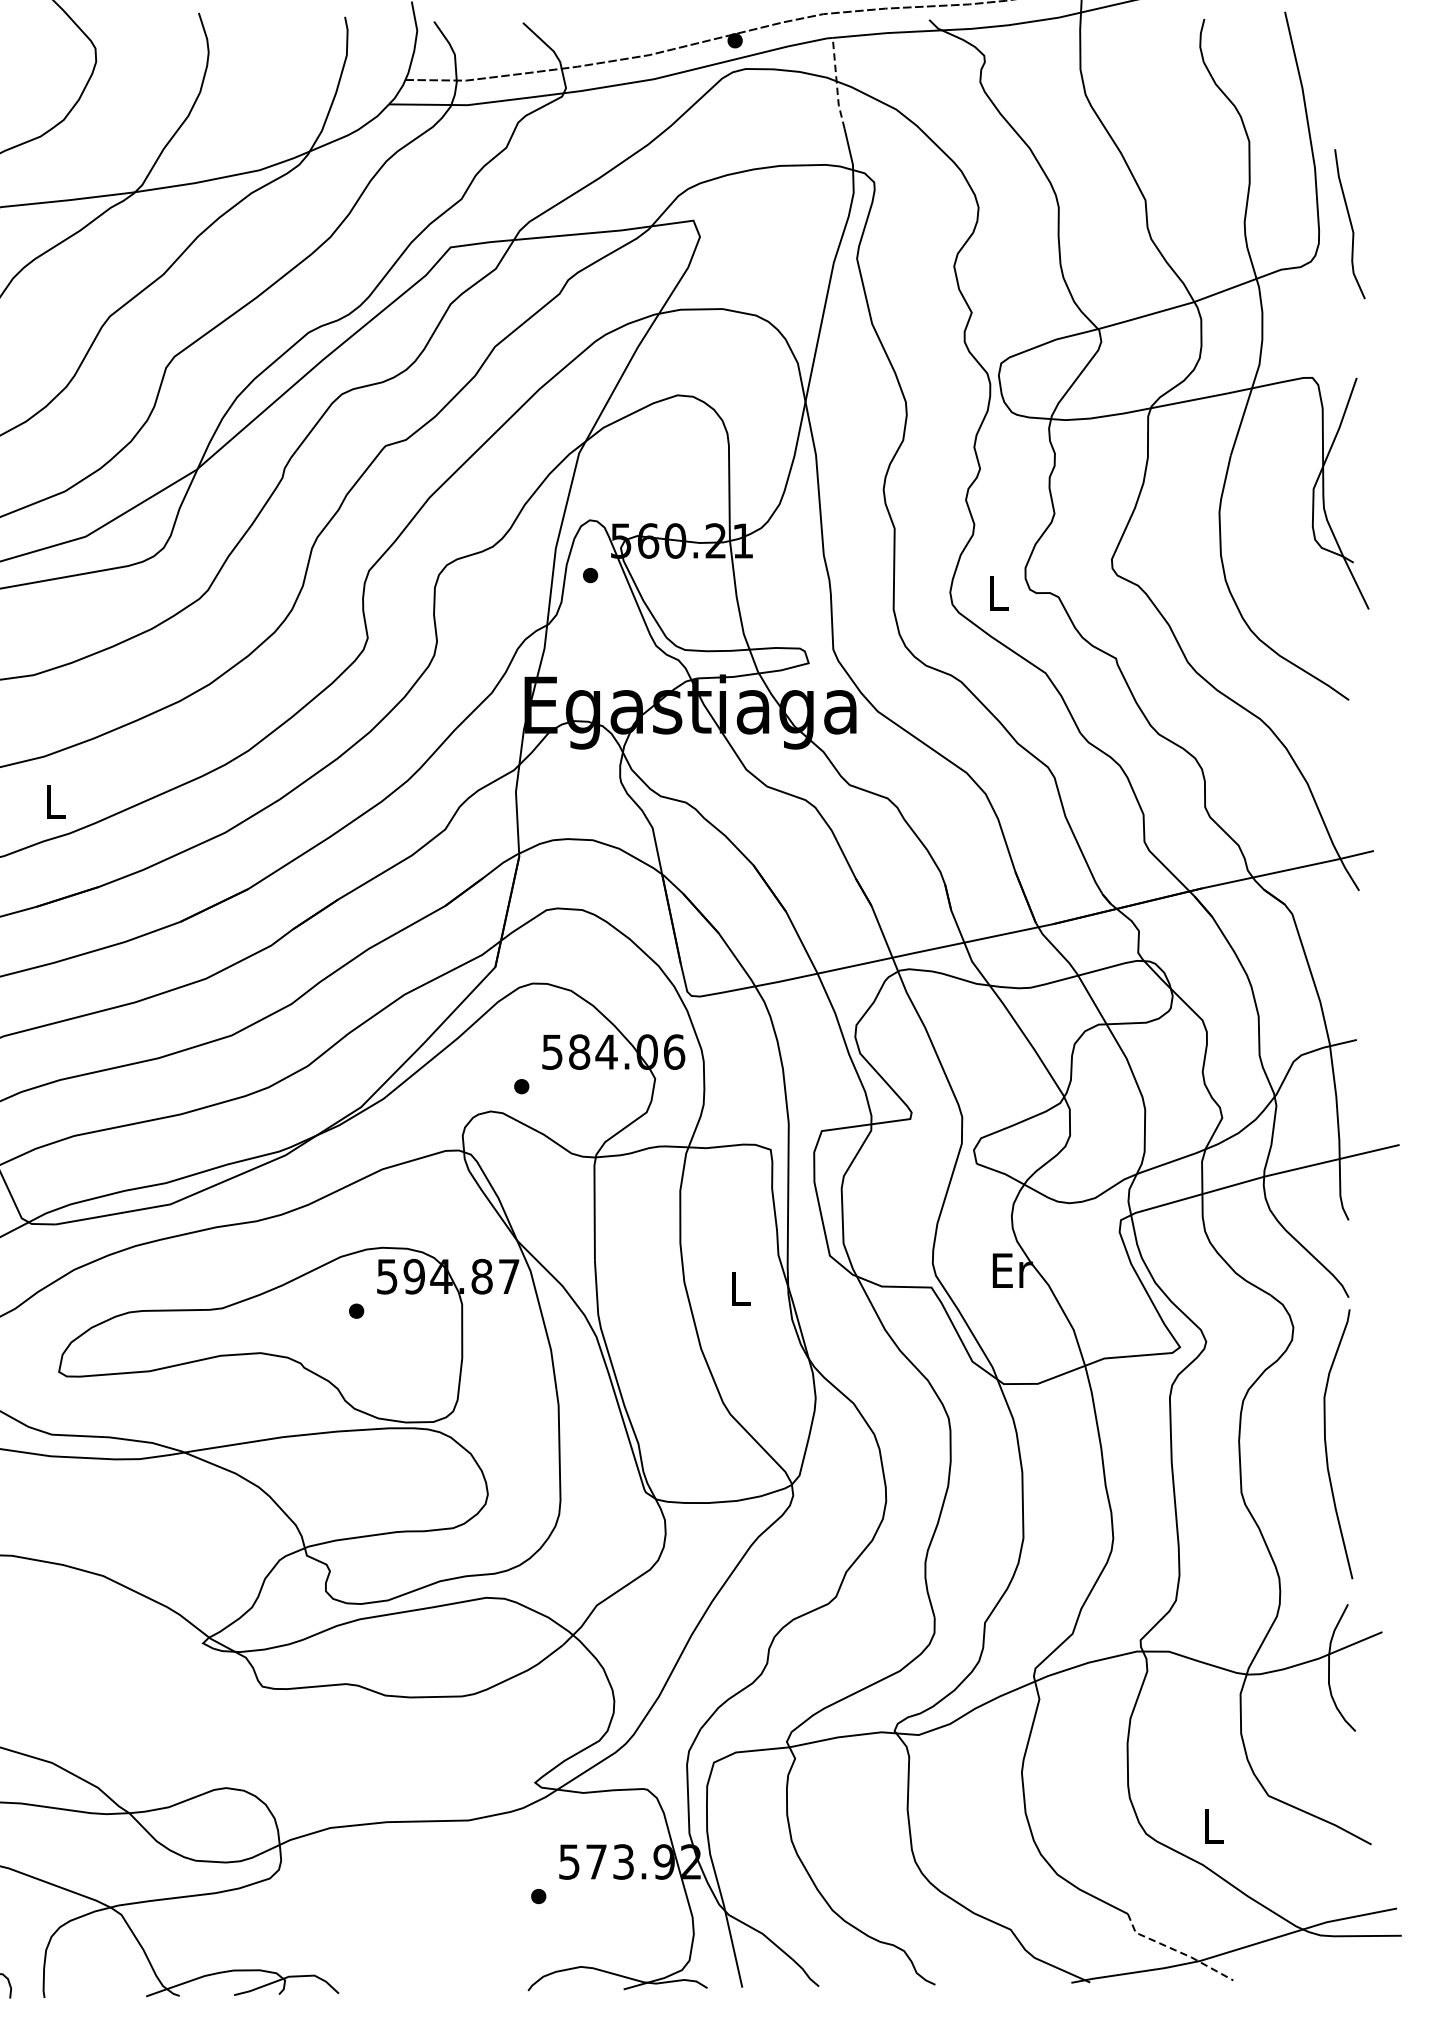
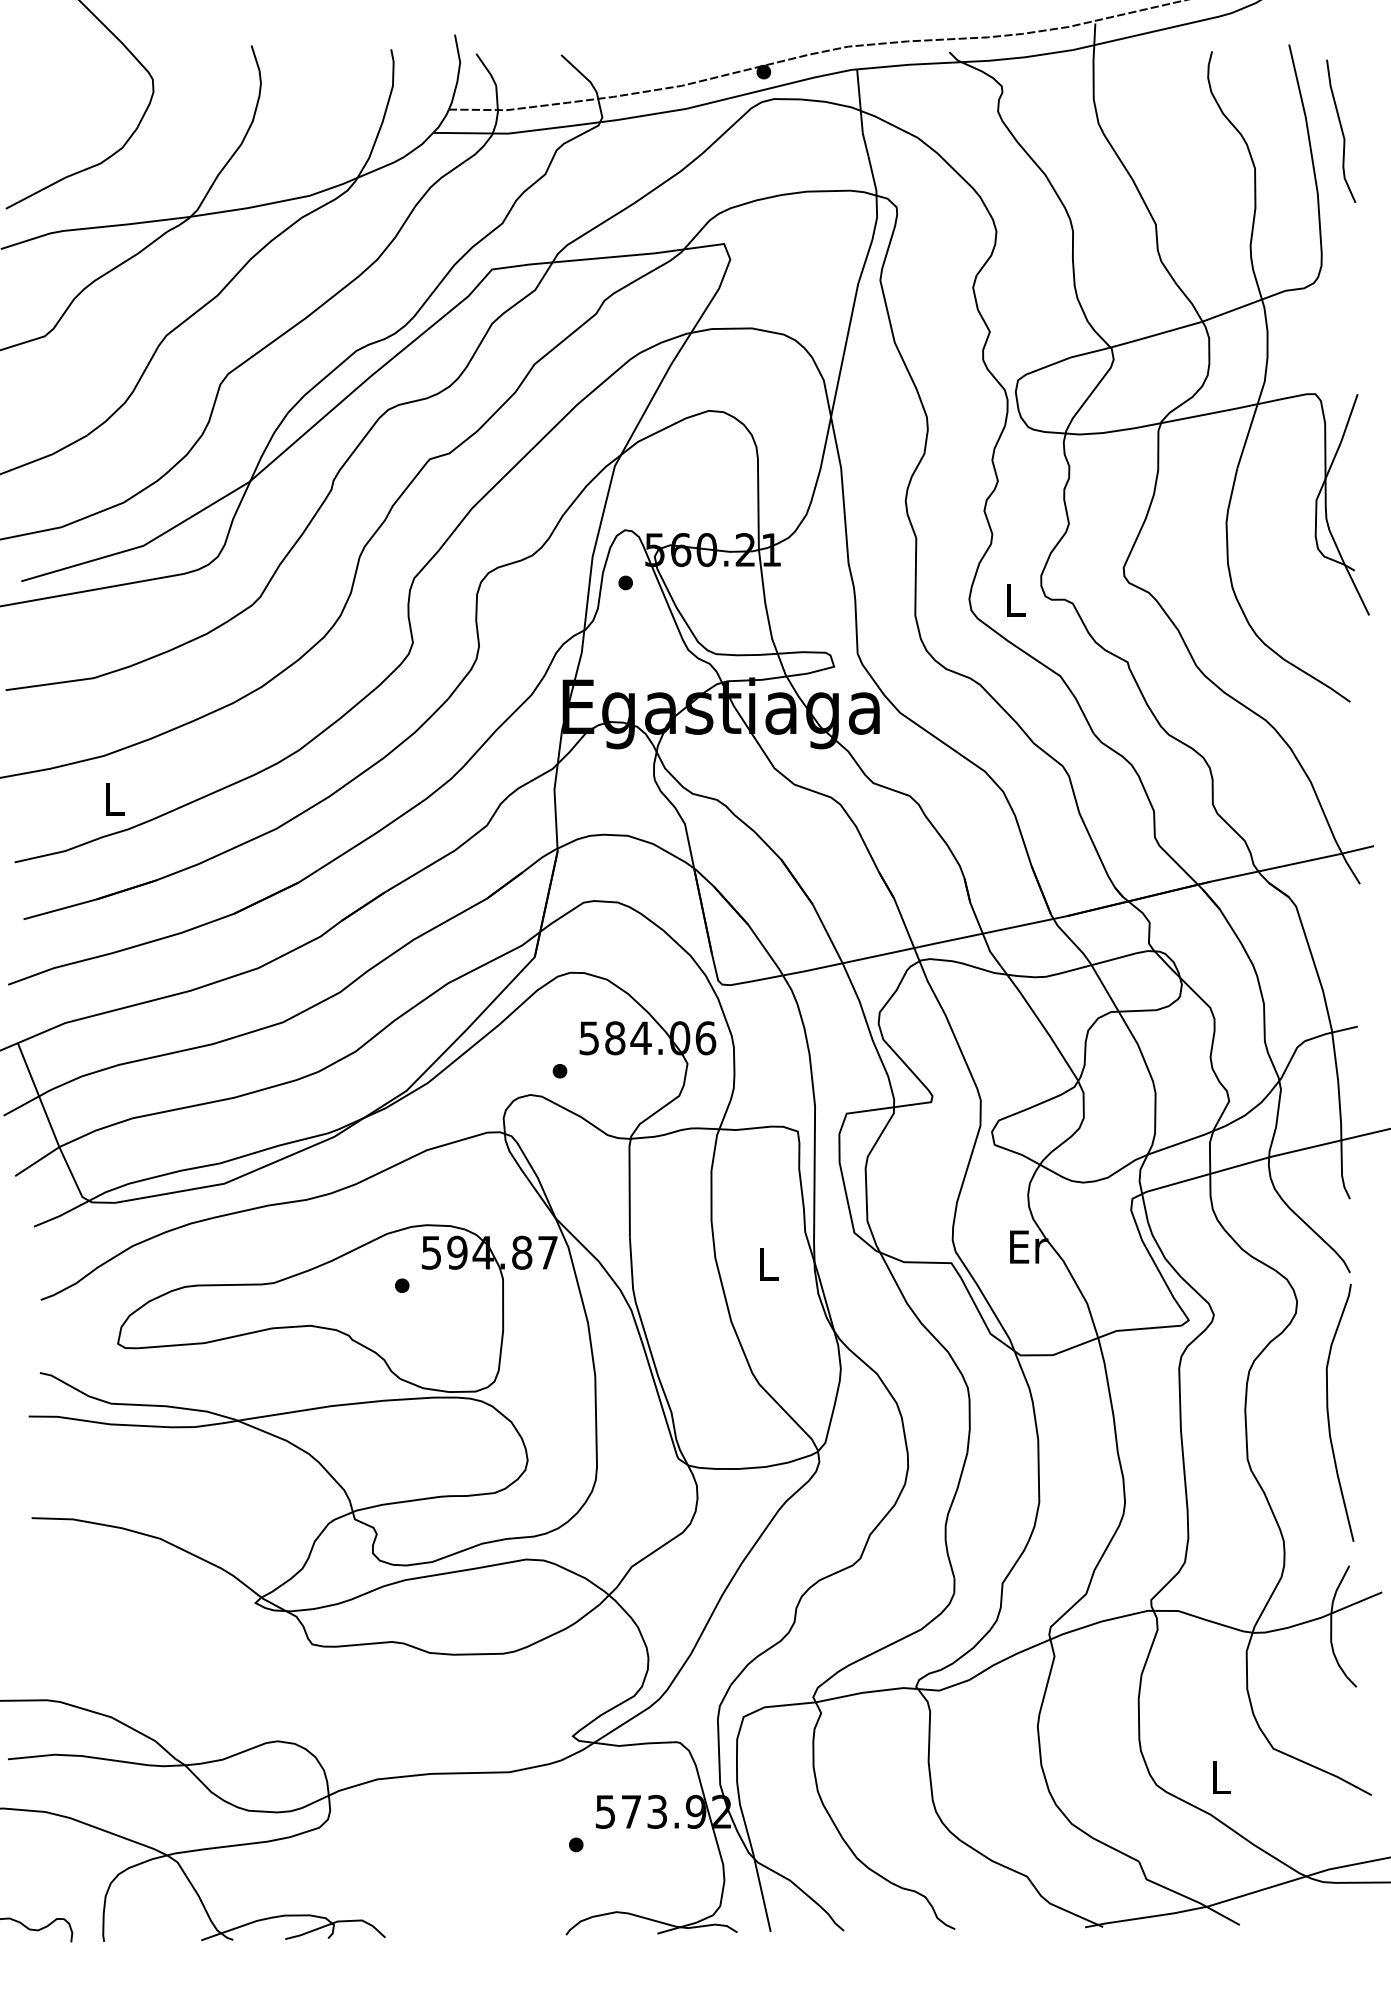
line: (837, 84) -> (861, 113), dashed -> solid
curve: (1350, 223) -> (1341, 130), moved
line: (1176, 1950) -> (1185, 1896), dashed -> solid

